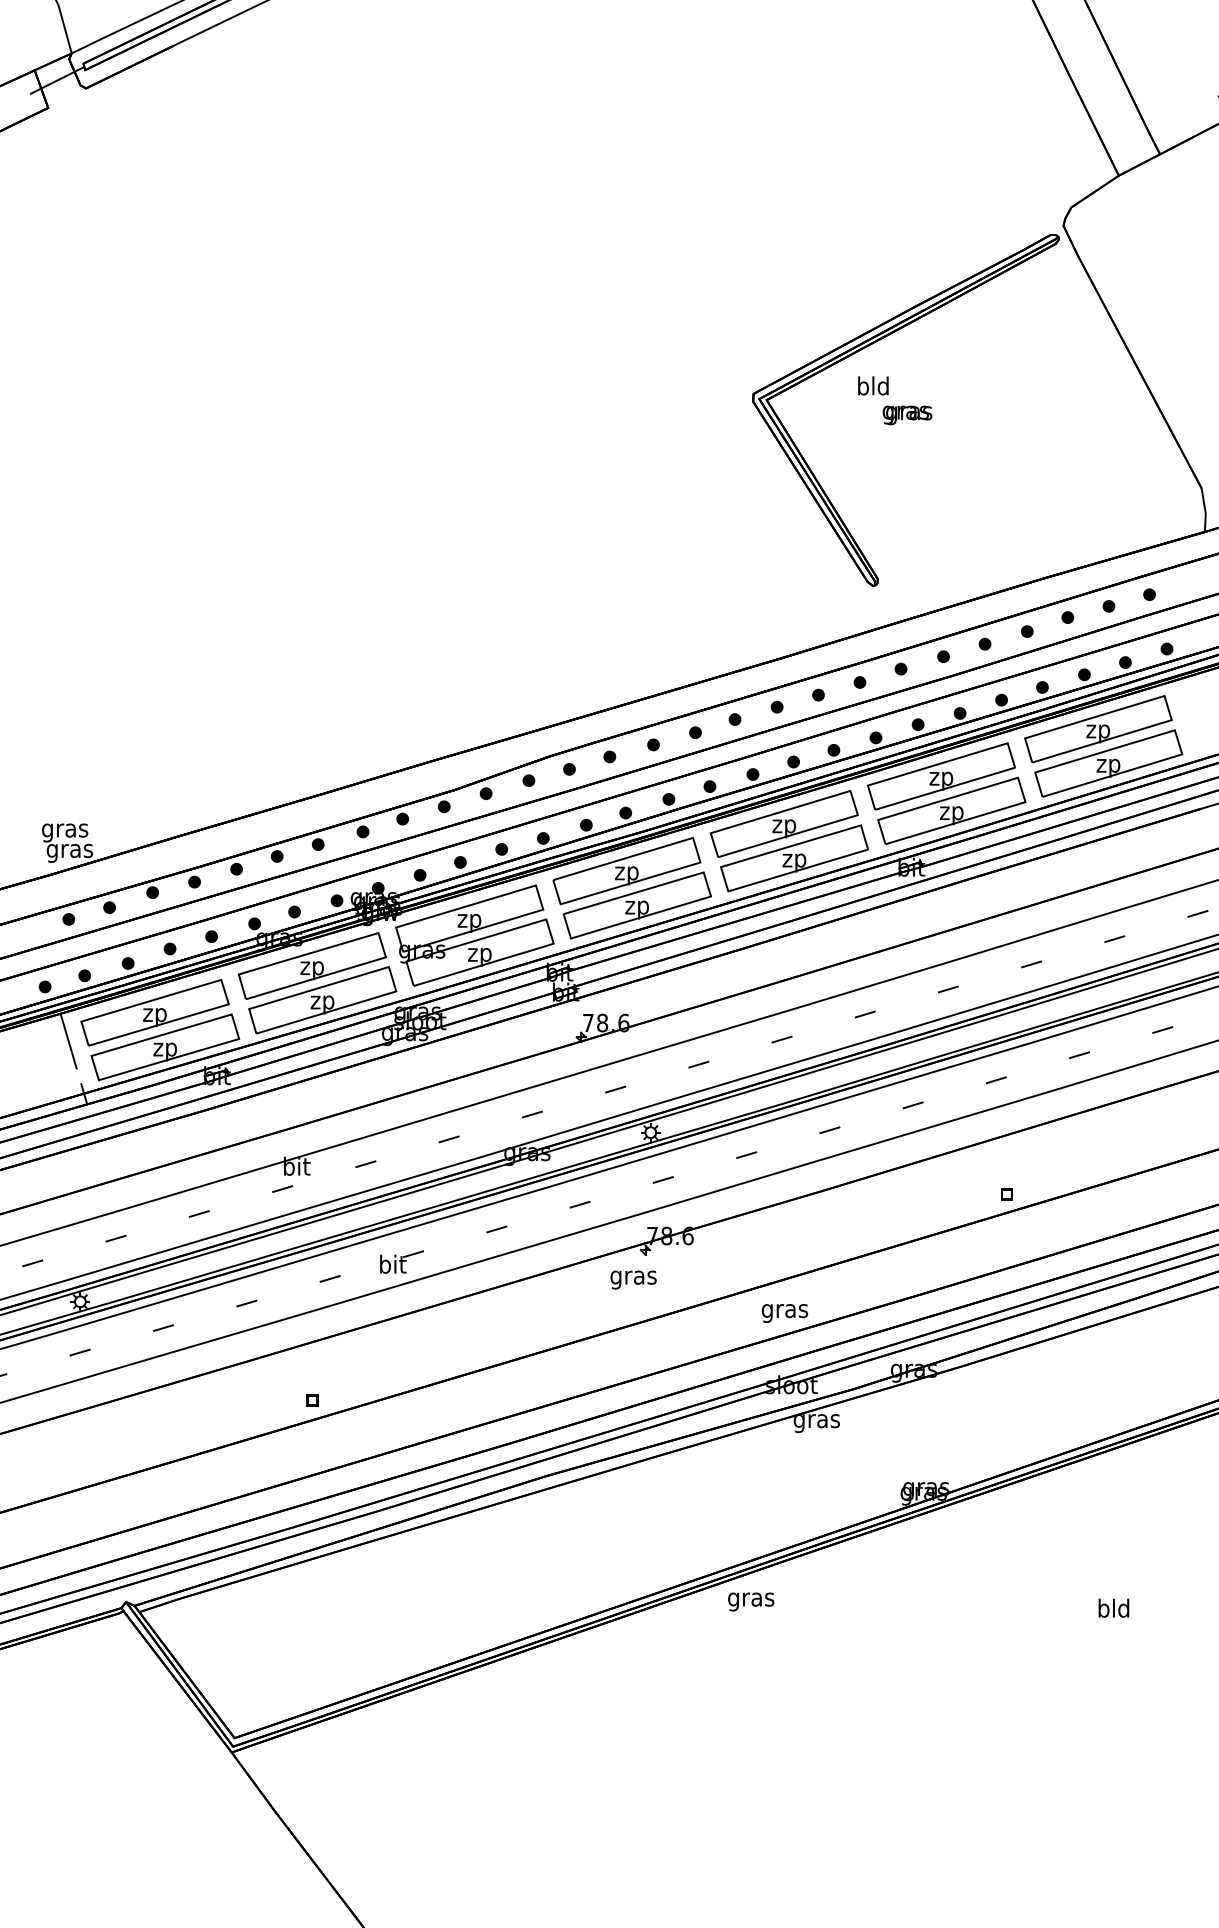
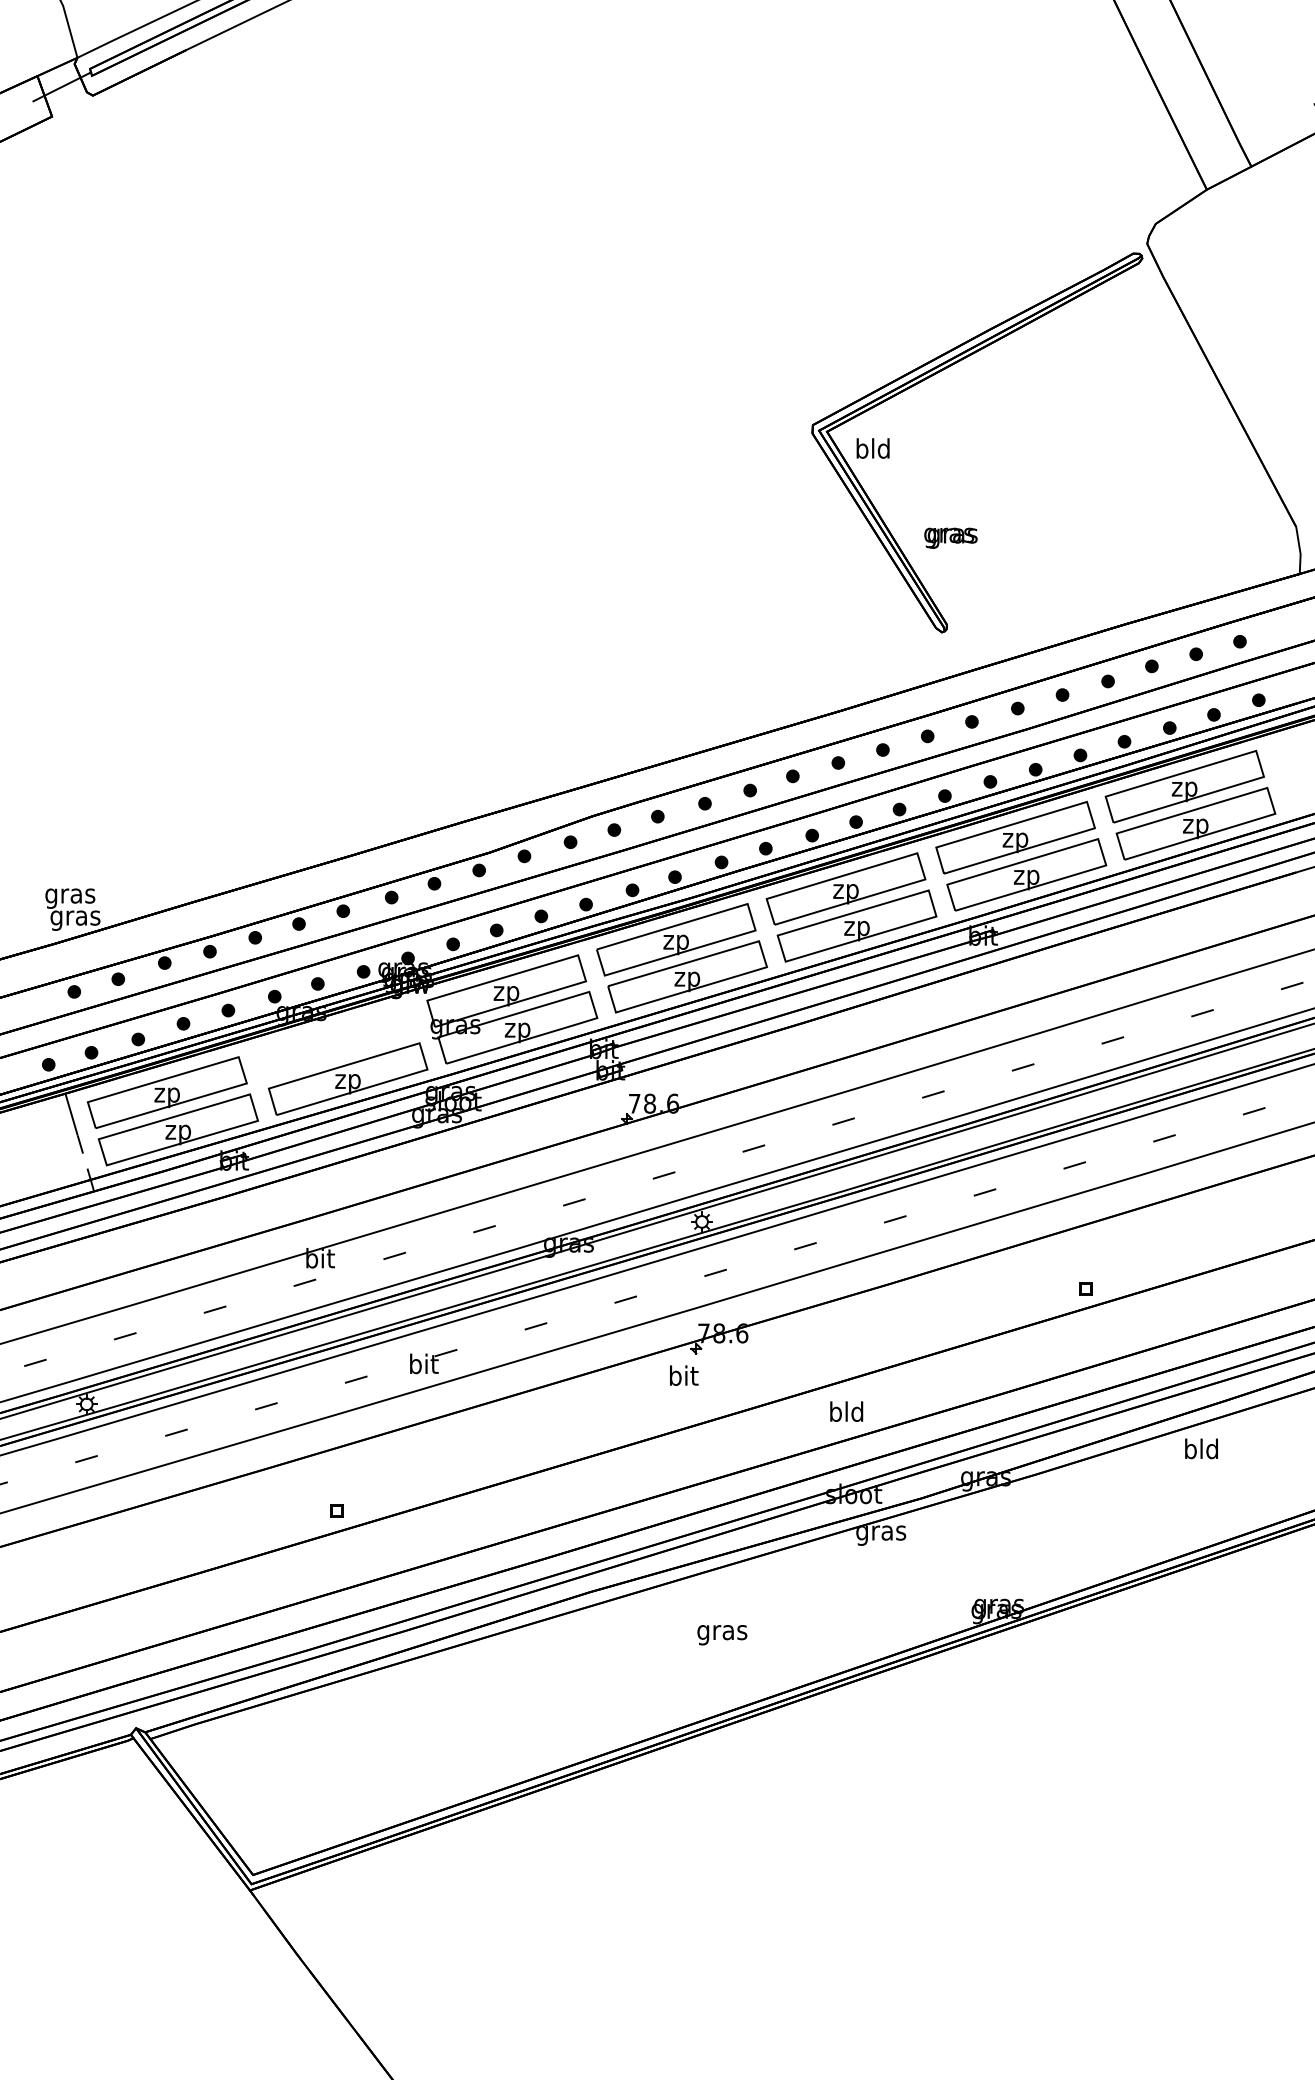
text: (872, 385) -> (872, 448), moved
text: (907, 414) -> (950, 537), moved
part: (311, 965) -> (336, 1041), removed
text: (633, 1277) -> (683, 1378), gras -> bit
text: (784, 1311) -> (846, 1414), gras -> bld
text: (751, 1602) -> (722, 1635), moved
text: (1113, 1607) -> (1201, 1448), moved

